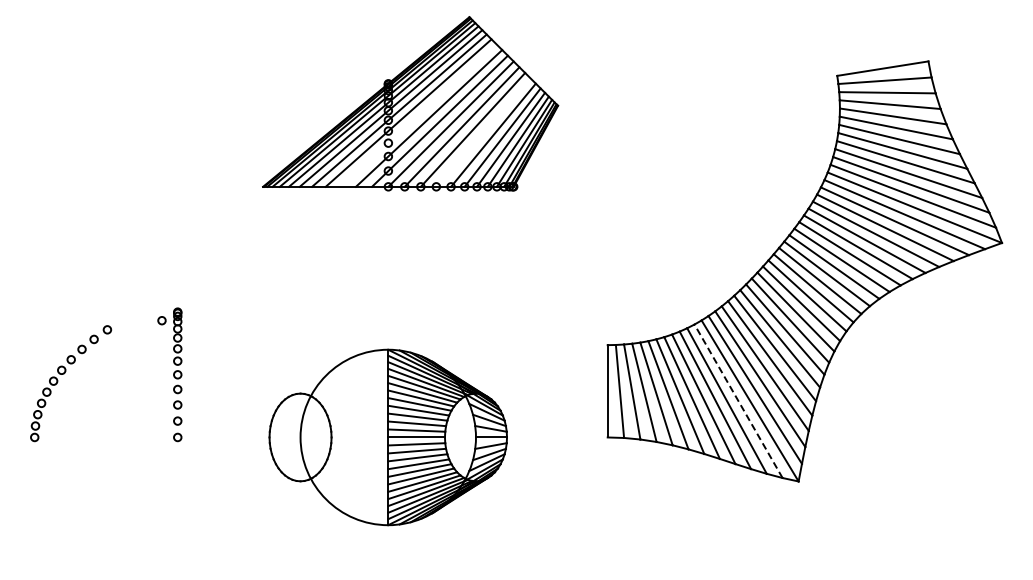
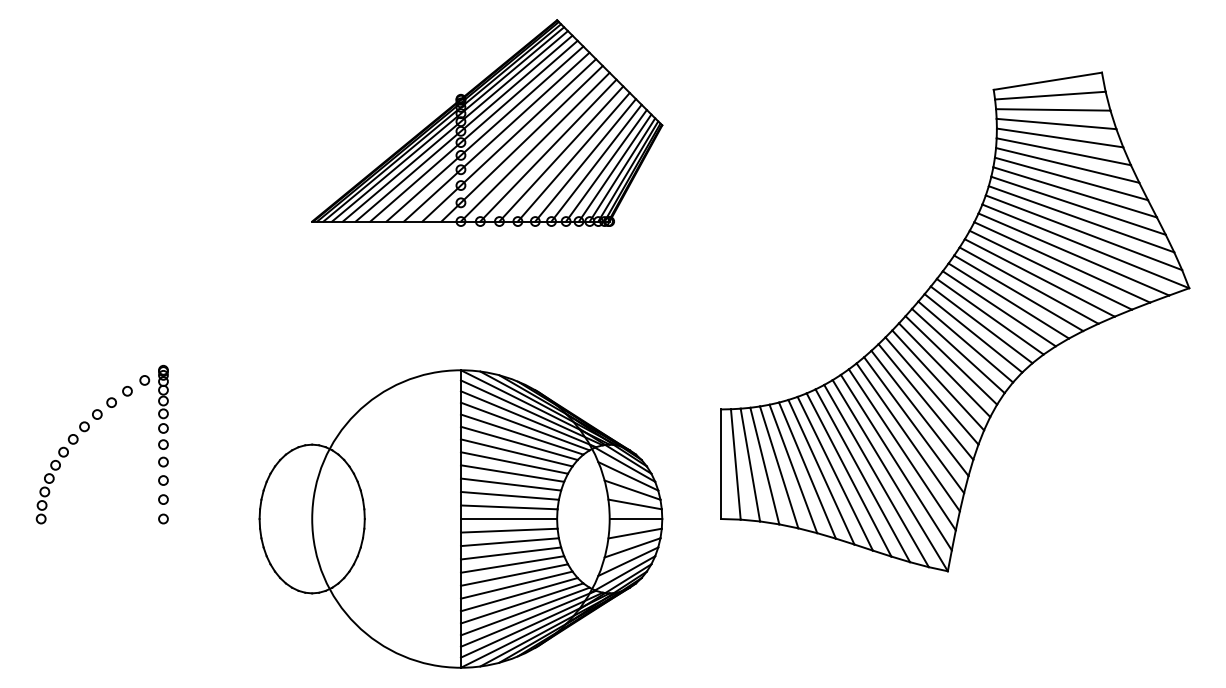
line: (418, 115) -> (496, 136), added
line: (483, 132) -> (573, 157), added
part: (169, 374) -> (153, 444), moved
line: (738, 400) -> (876, 475), dashed -> solid
part: (387, 437) -> (459, 519), size x1.43

